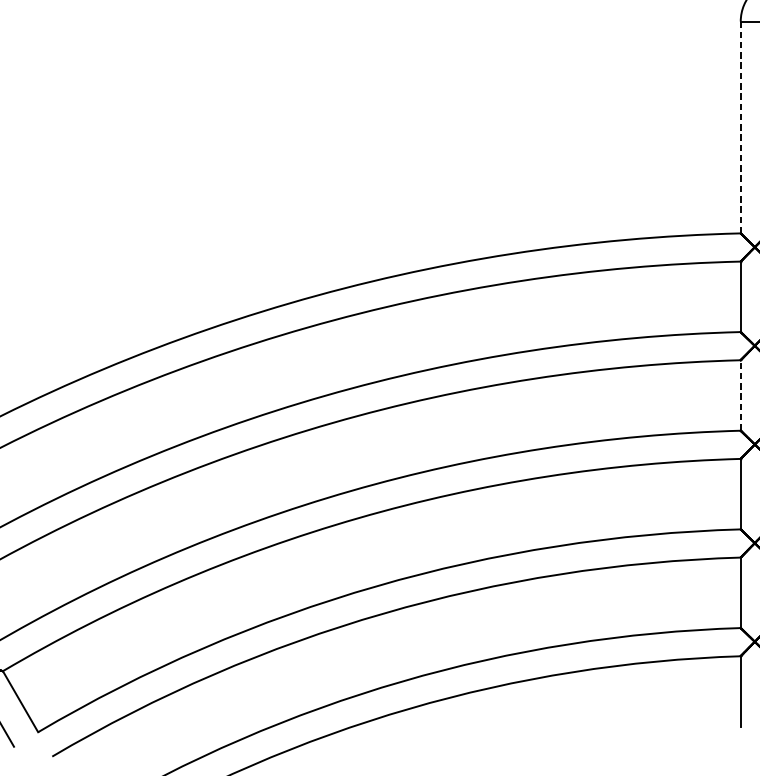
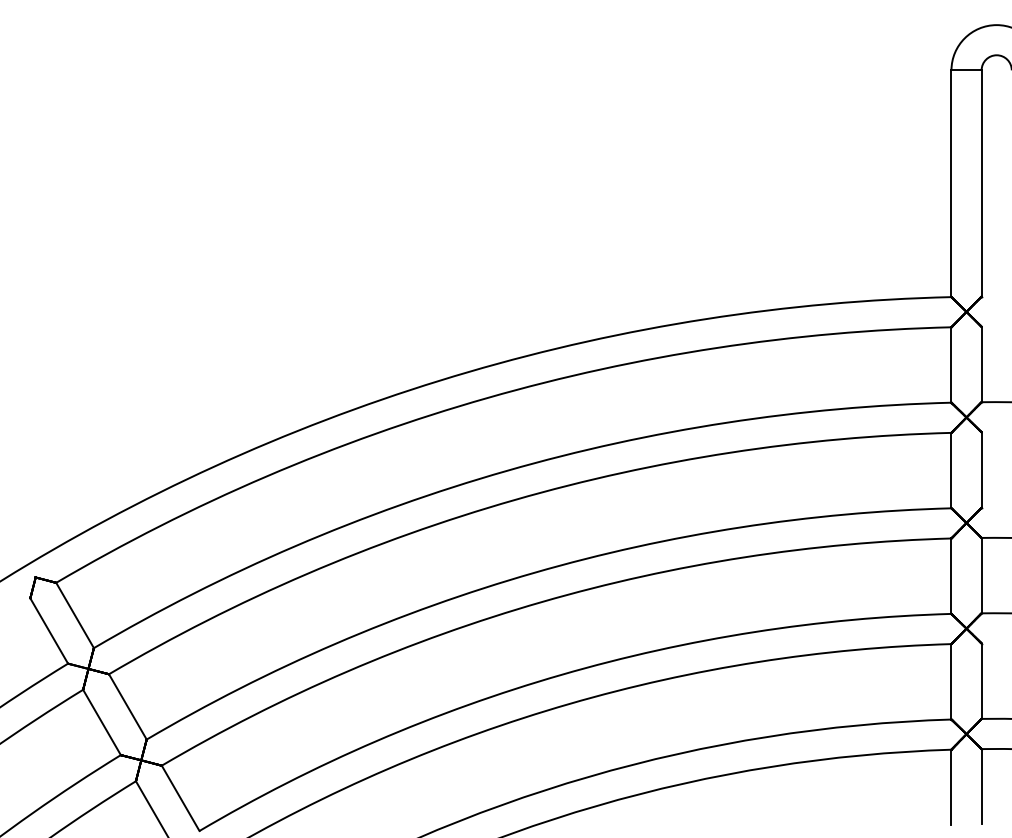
line: (740, 127) -> (951, 183), dashed -> solid
line: (740, 395) -> (951, 470), dashed -> solid

